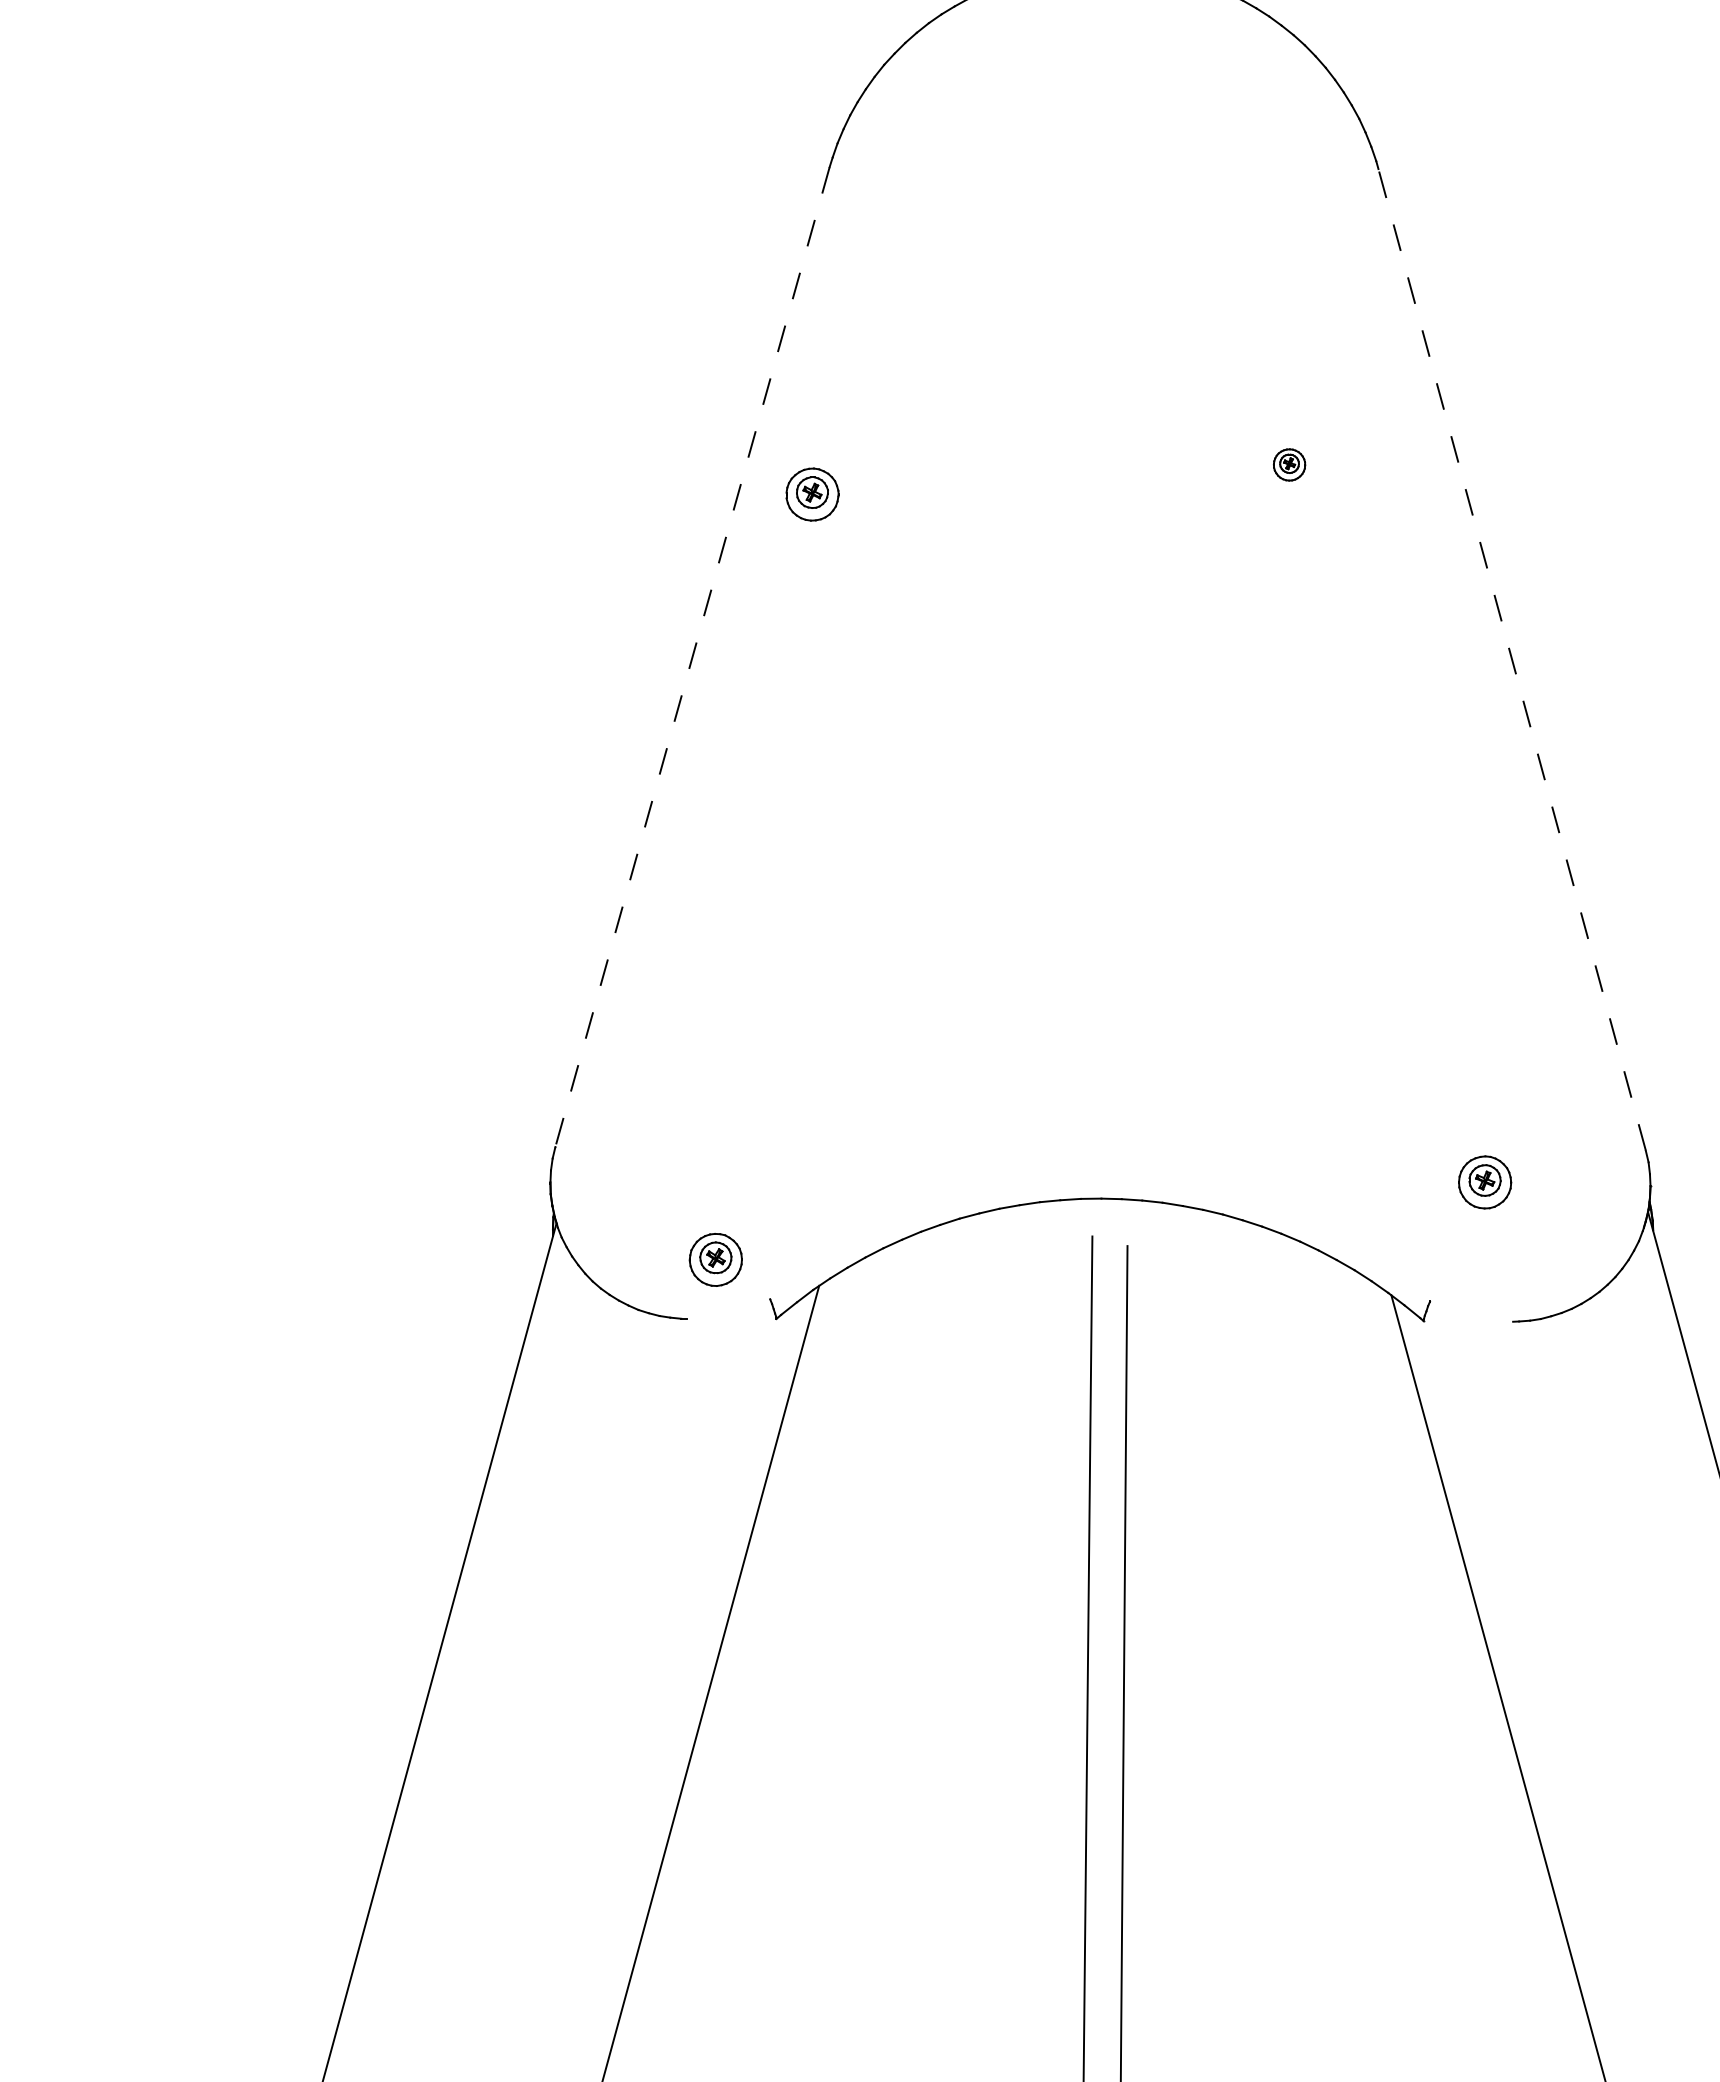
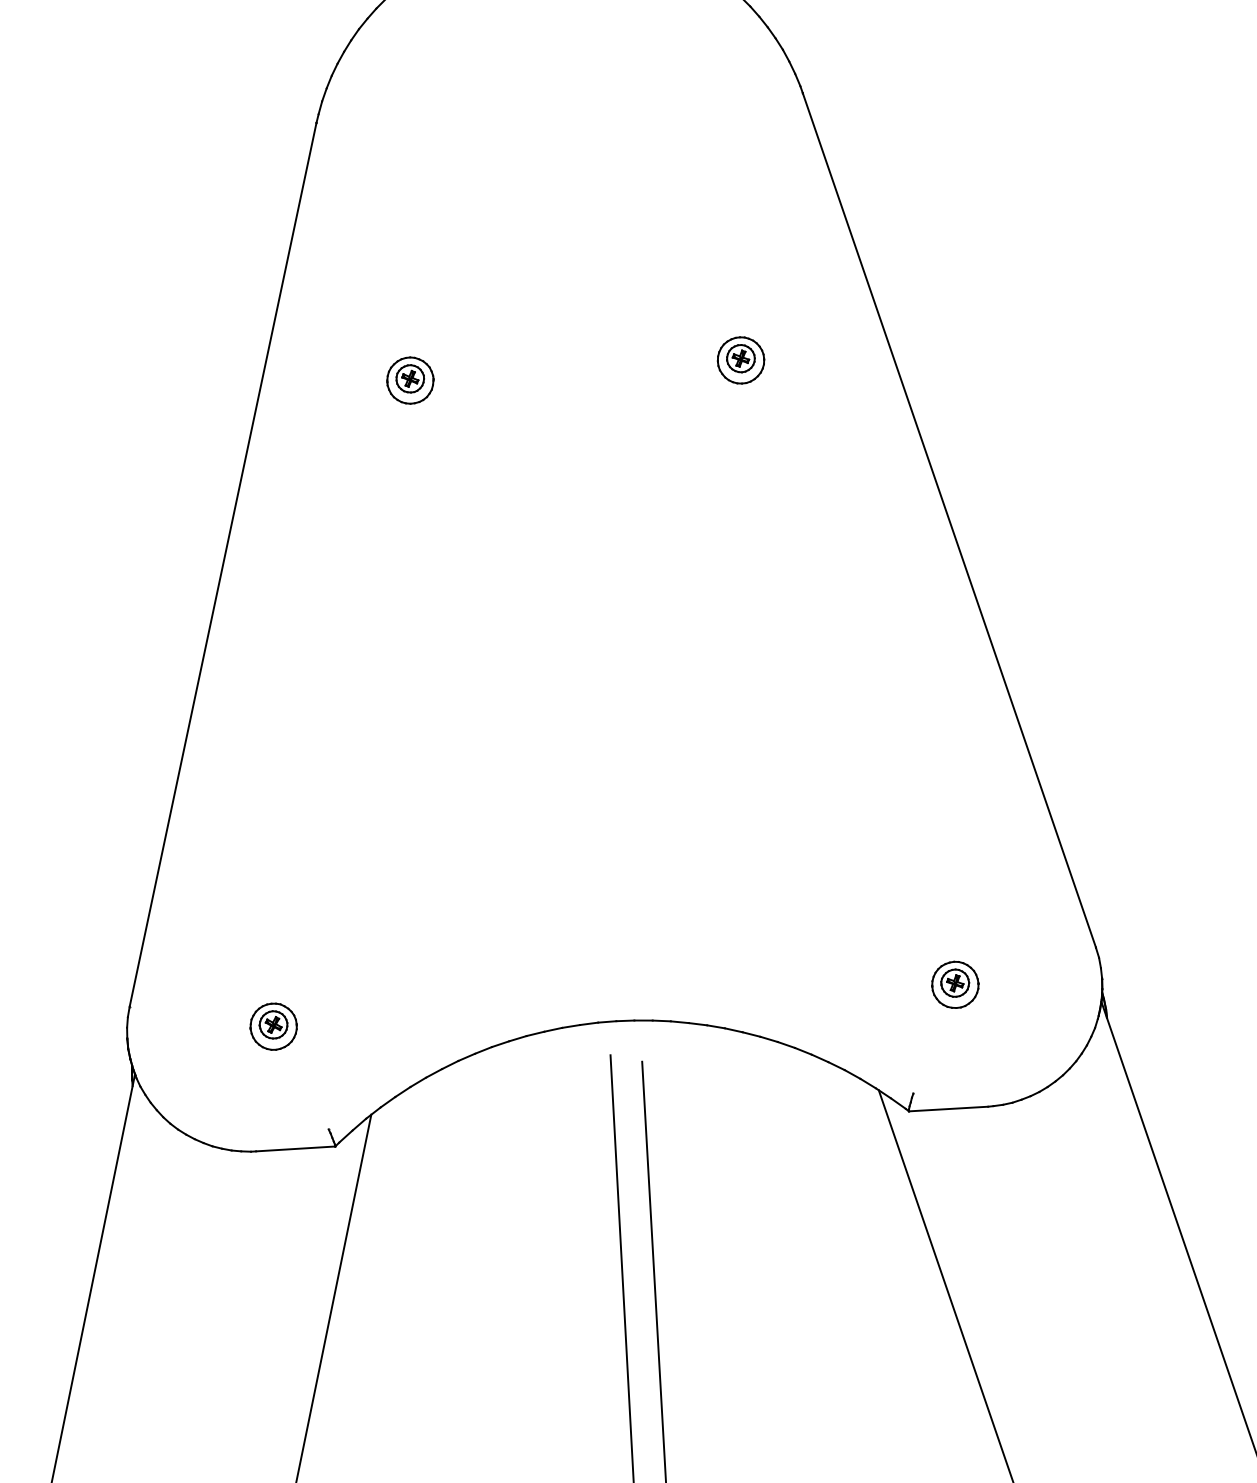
part: (1289, 464) -> (740, 360), size x1.67
part: (812, 494) -> (410, 380), moved
line: (692, 657) -> (223, 565), dashed -> solid
line: (1512, 659) -> (949, 520), dashed -> solid
part: (715, 1259) -> (273, 1026), moved
line: (731, 1318) -> (295, 1148), added
line: (1468, 1321) -> (948, 1109), added

